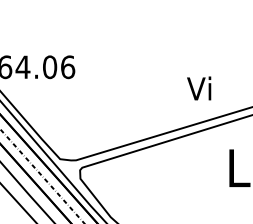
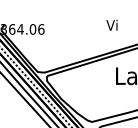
text: (198, 86) -> (111, 24), moved

